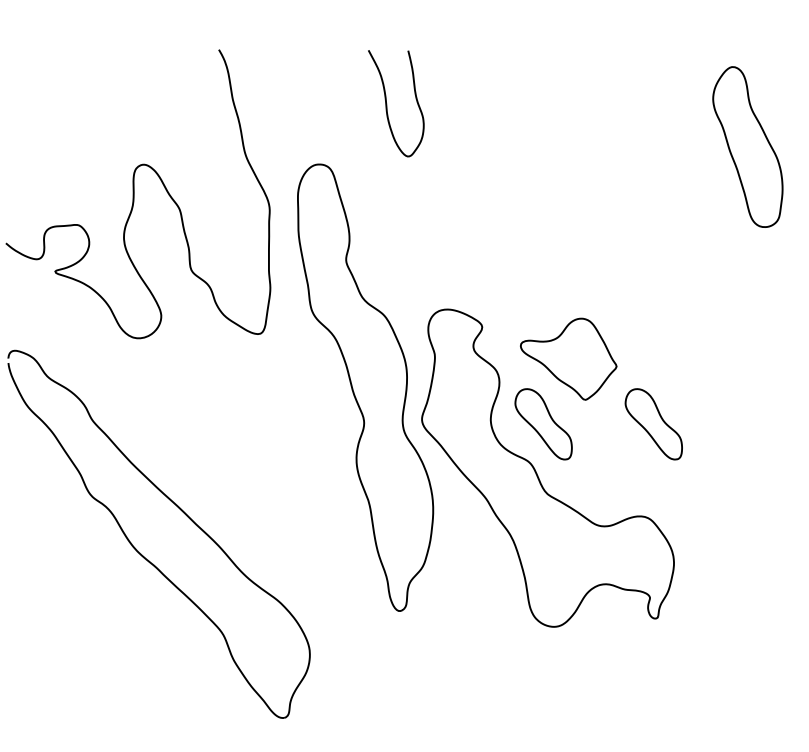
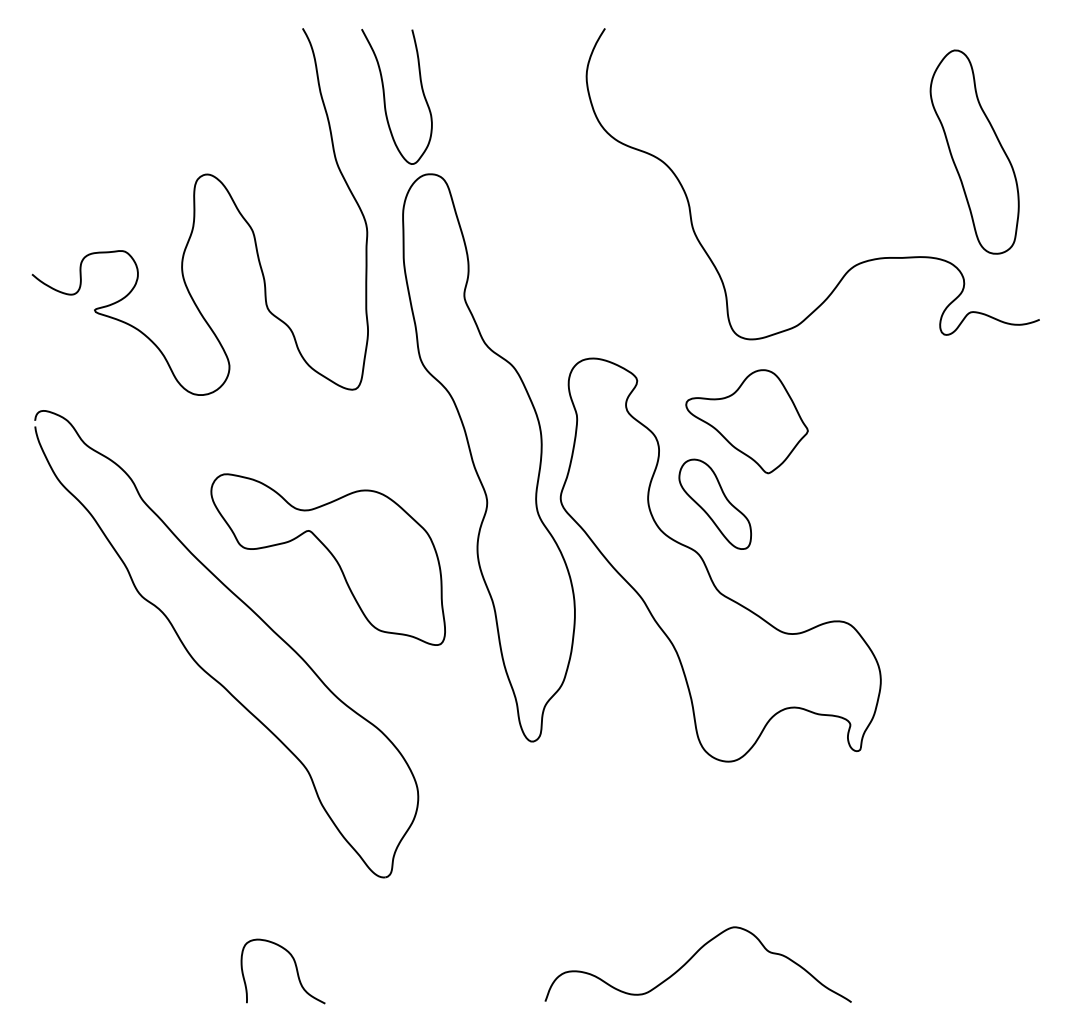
curve: (387, 104) -> (385, 97), moved
curve: (652, 236) -> (853, 265), added
part: (653, 423) -> (854, 503), removed
part: (238, 467) -> (327, 559), added

